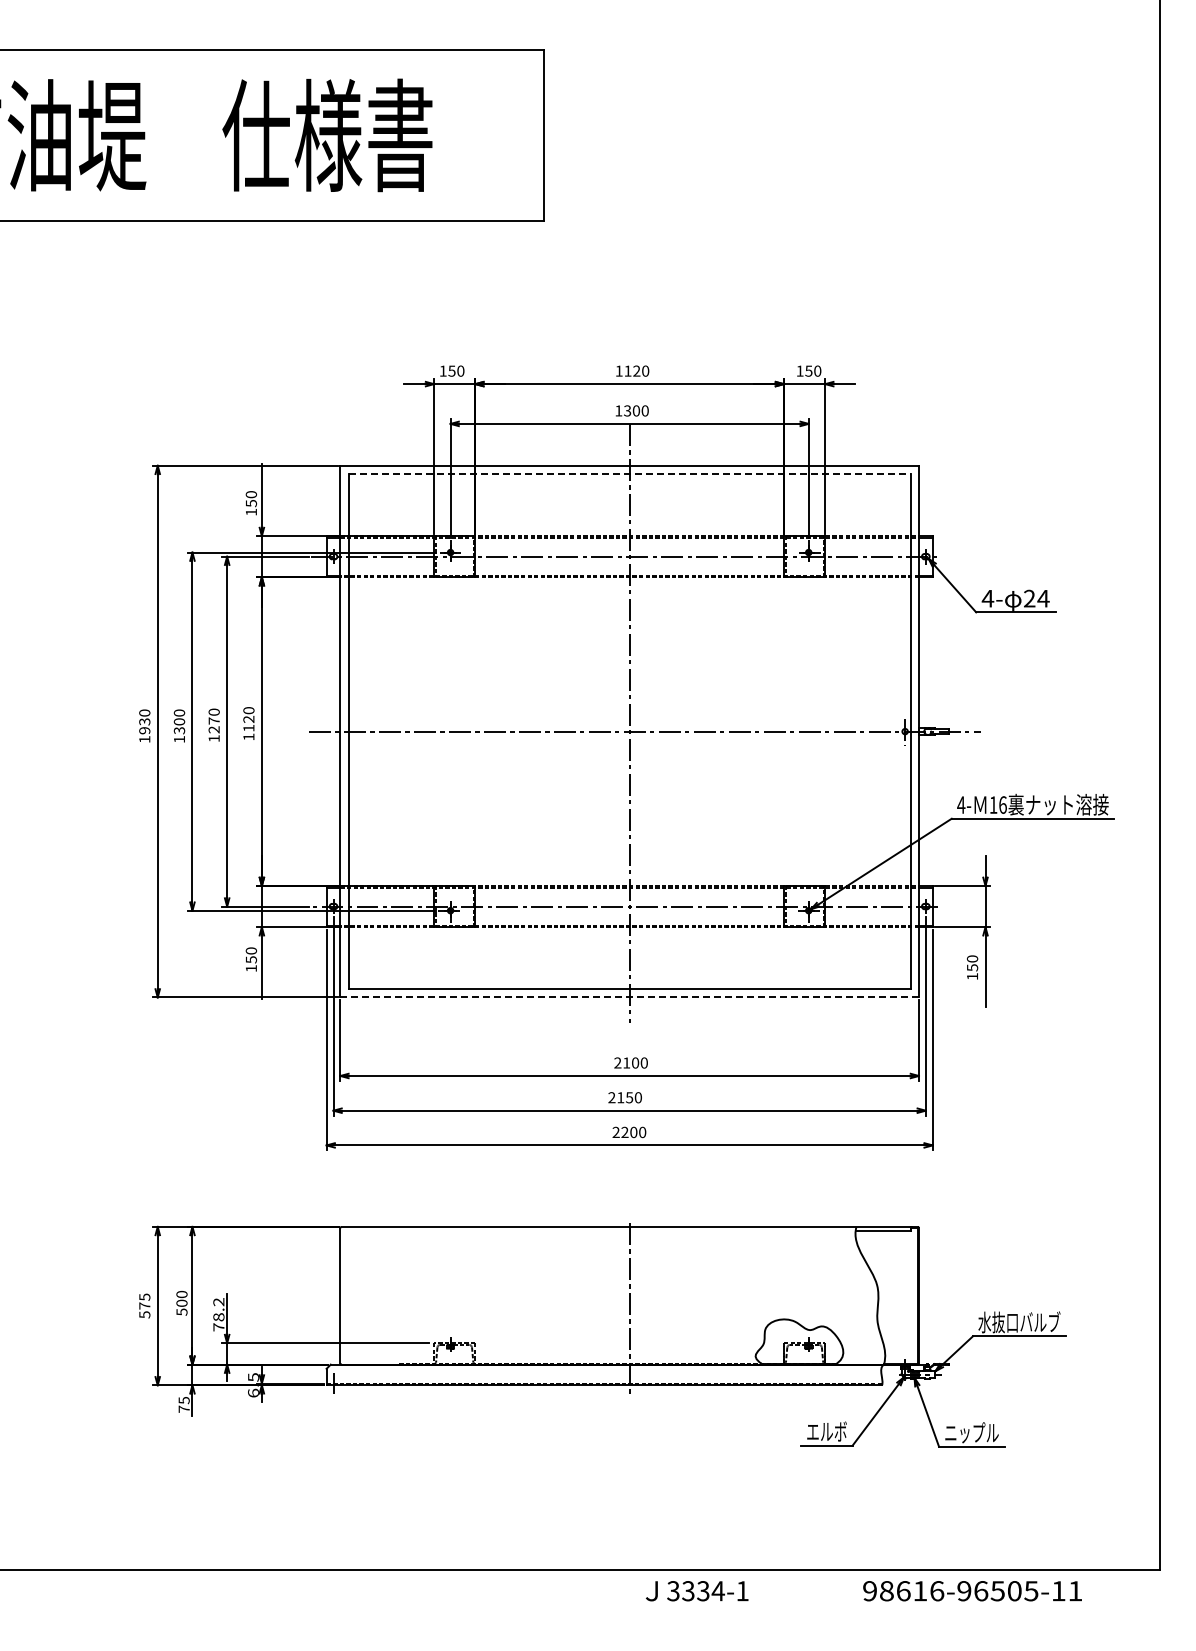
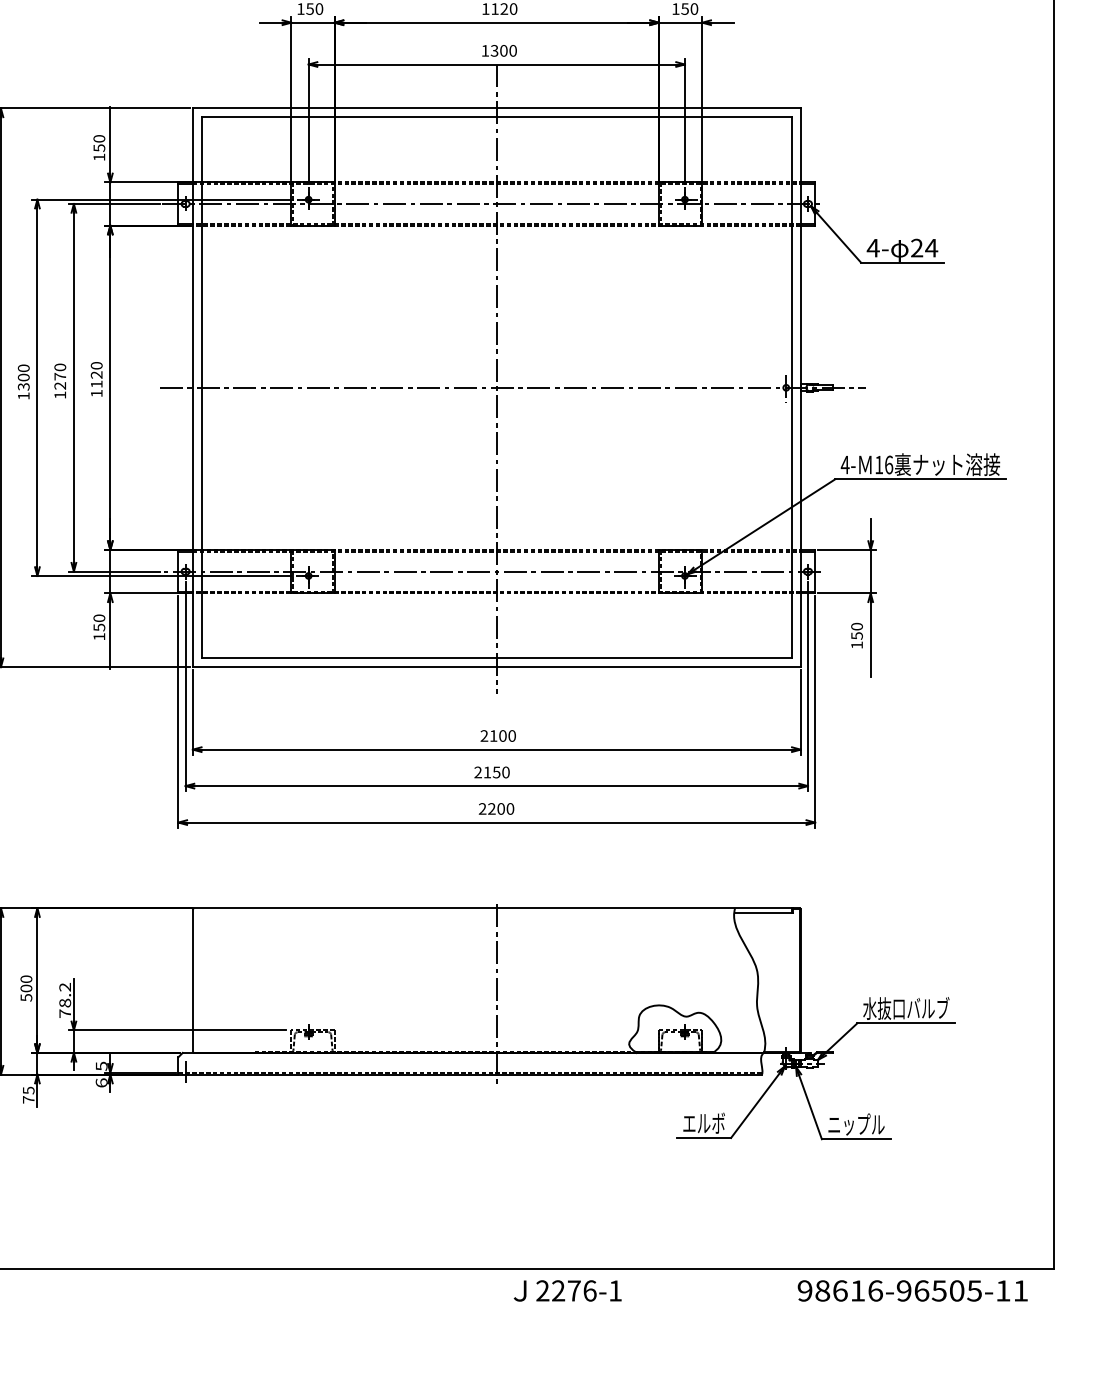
line: (629, 474) -> (496, 117), dashed -> solid
line: (629, 997) -> (496, 667), dashed -> solid
text: (696, 1591) -> (567, 1291), 3334-1 -> 2276-1
text: (972, 1591) -> (912, 1291), moved

